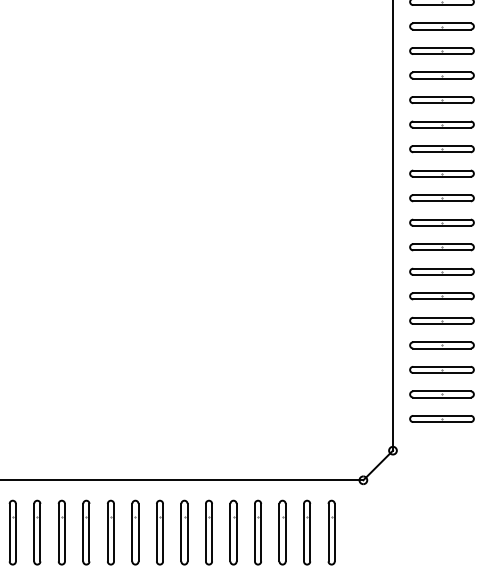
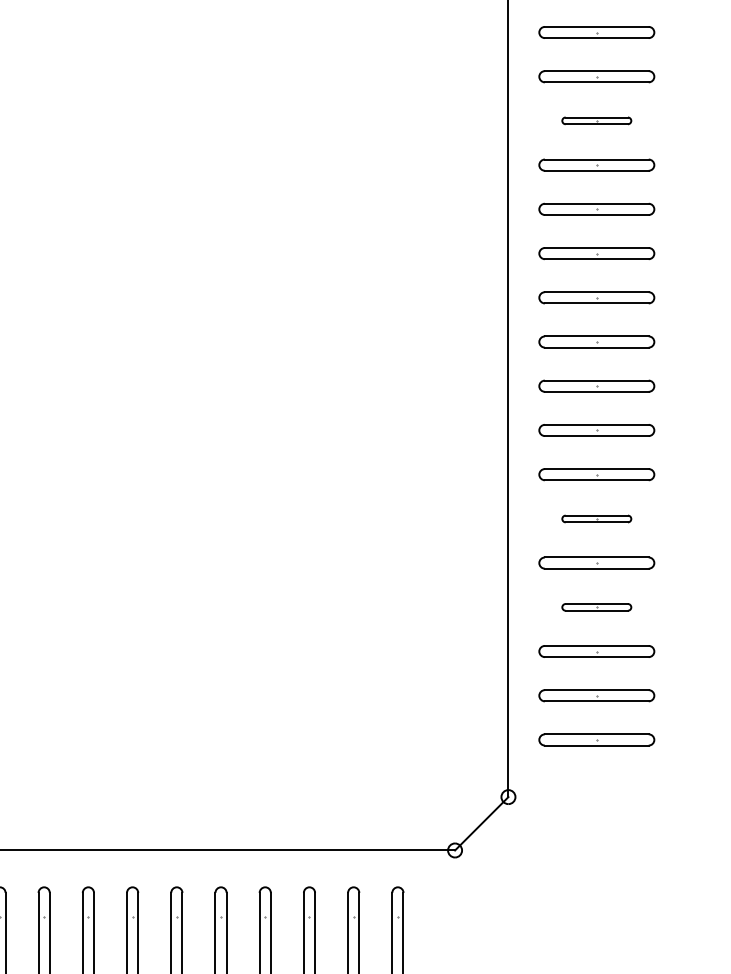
part: (441, 75) -> (595, 120), size x0.6
part: (441, 296) -> (595, 519), size x0.6
part: (441, 345) -> (595, 607), size x0.6

